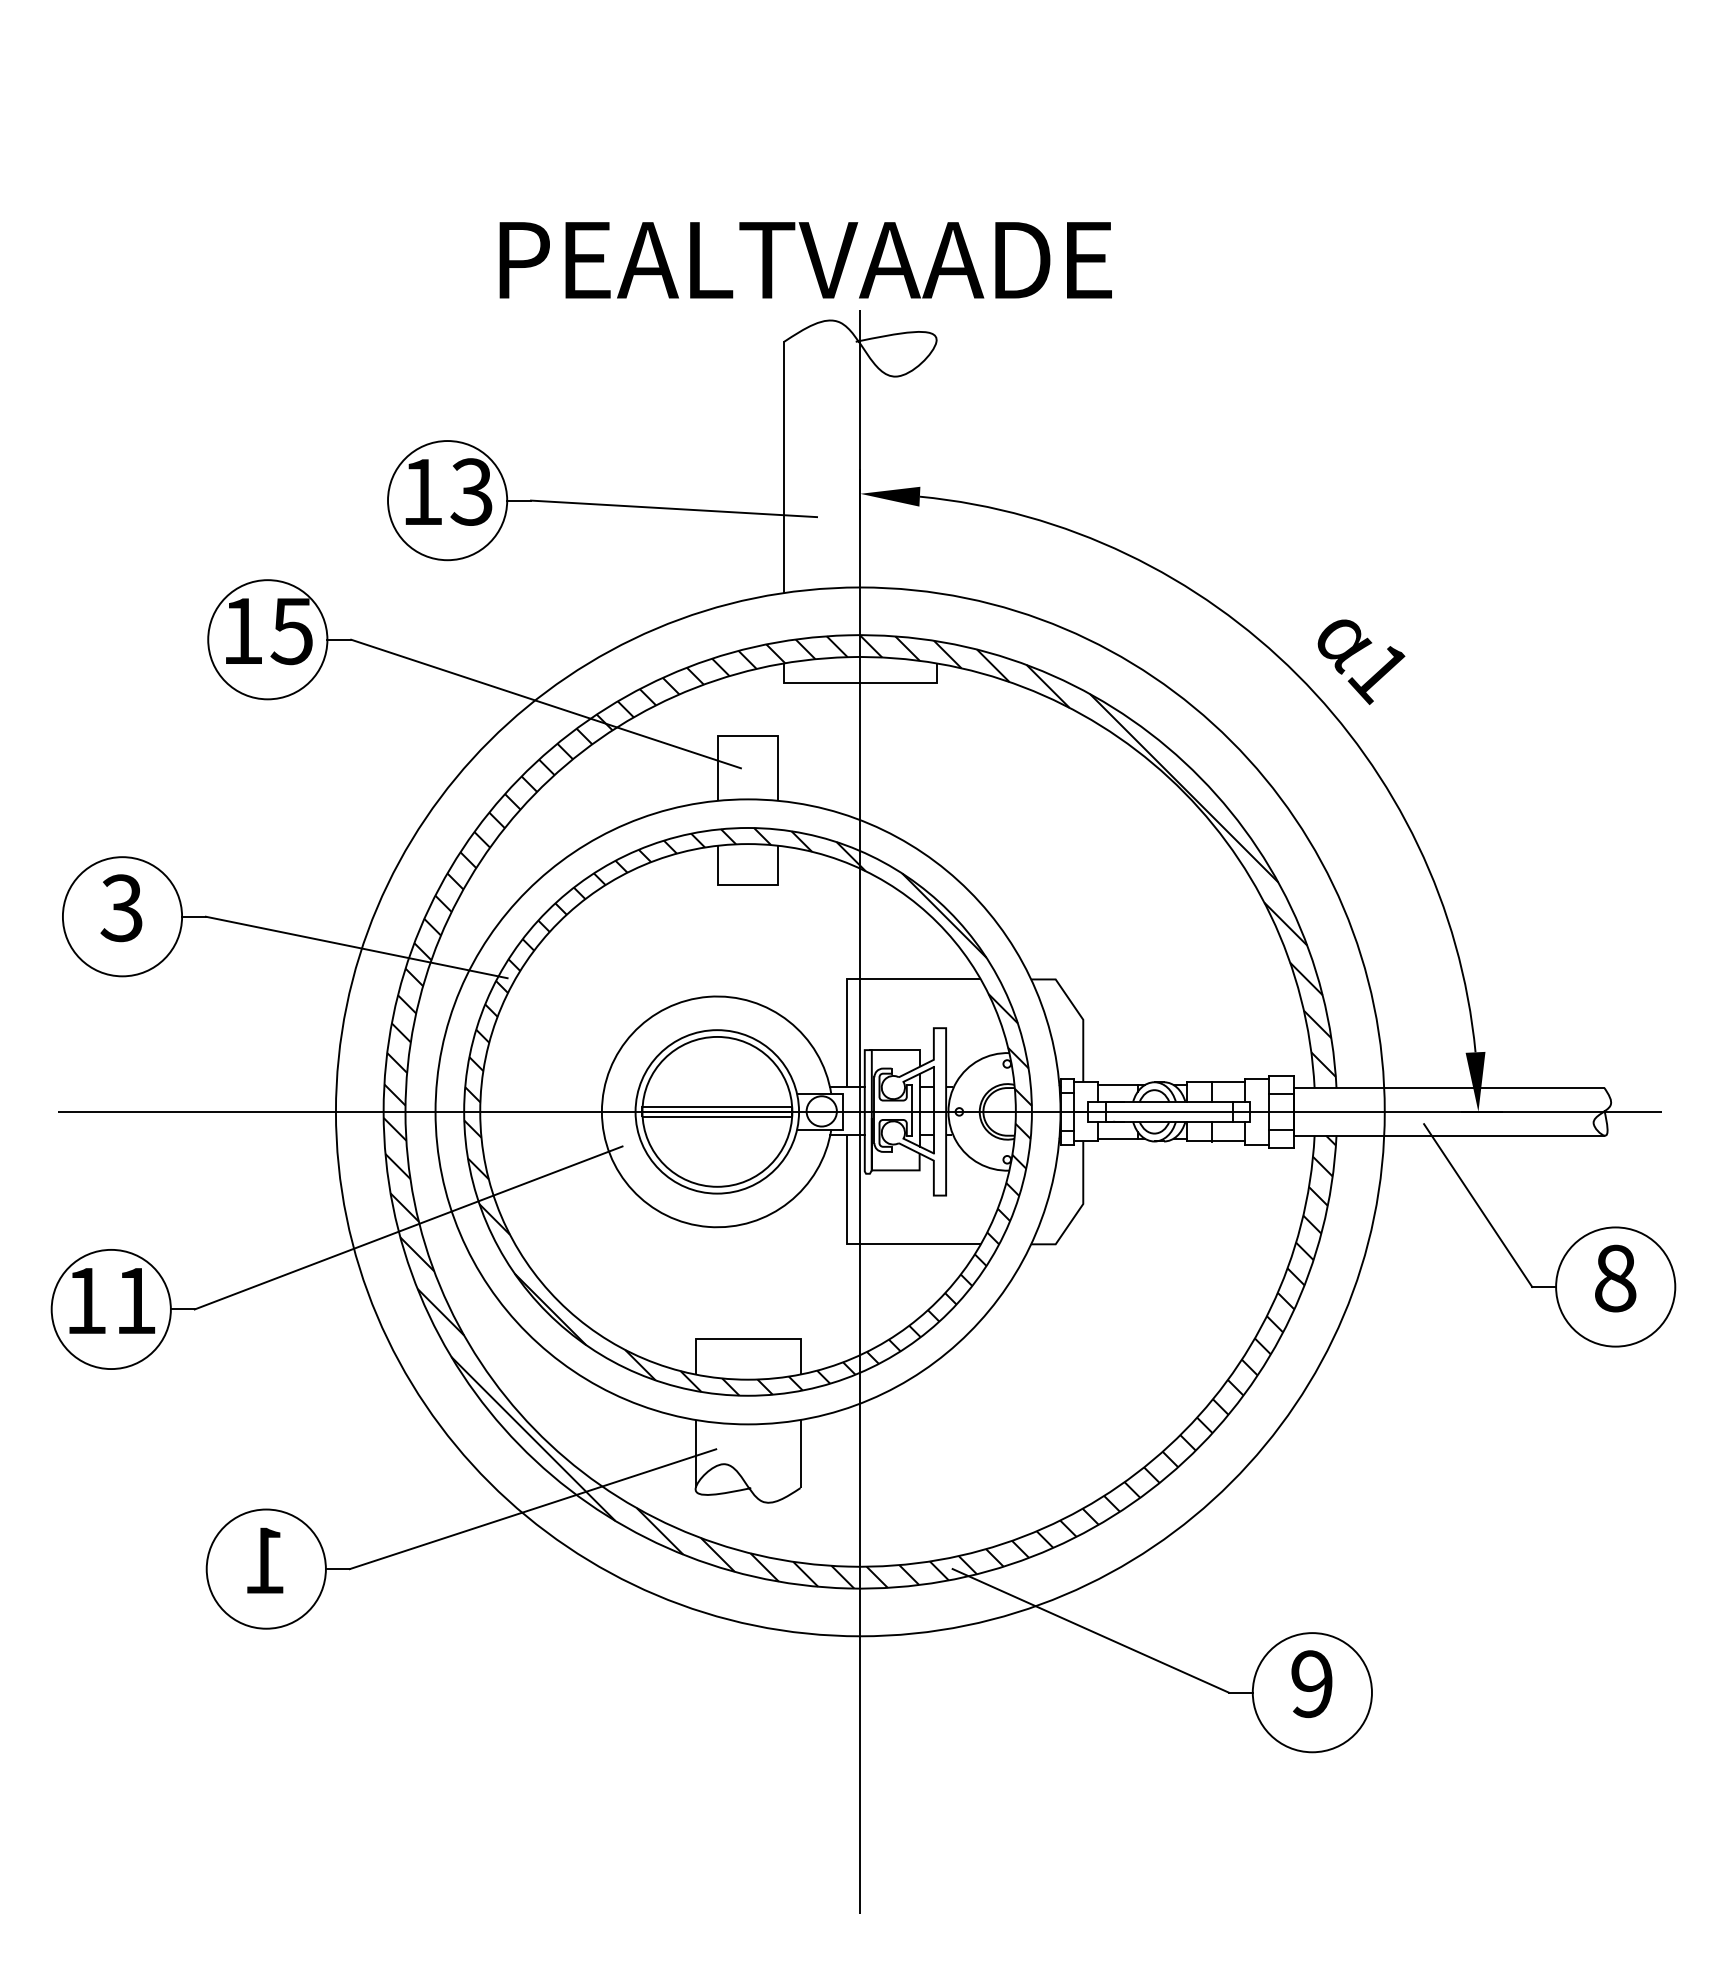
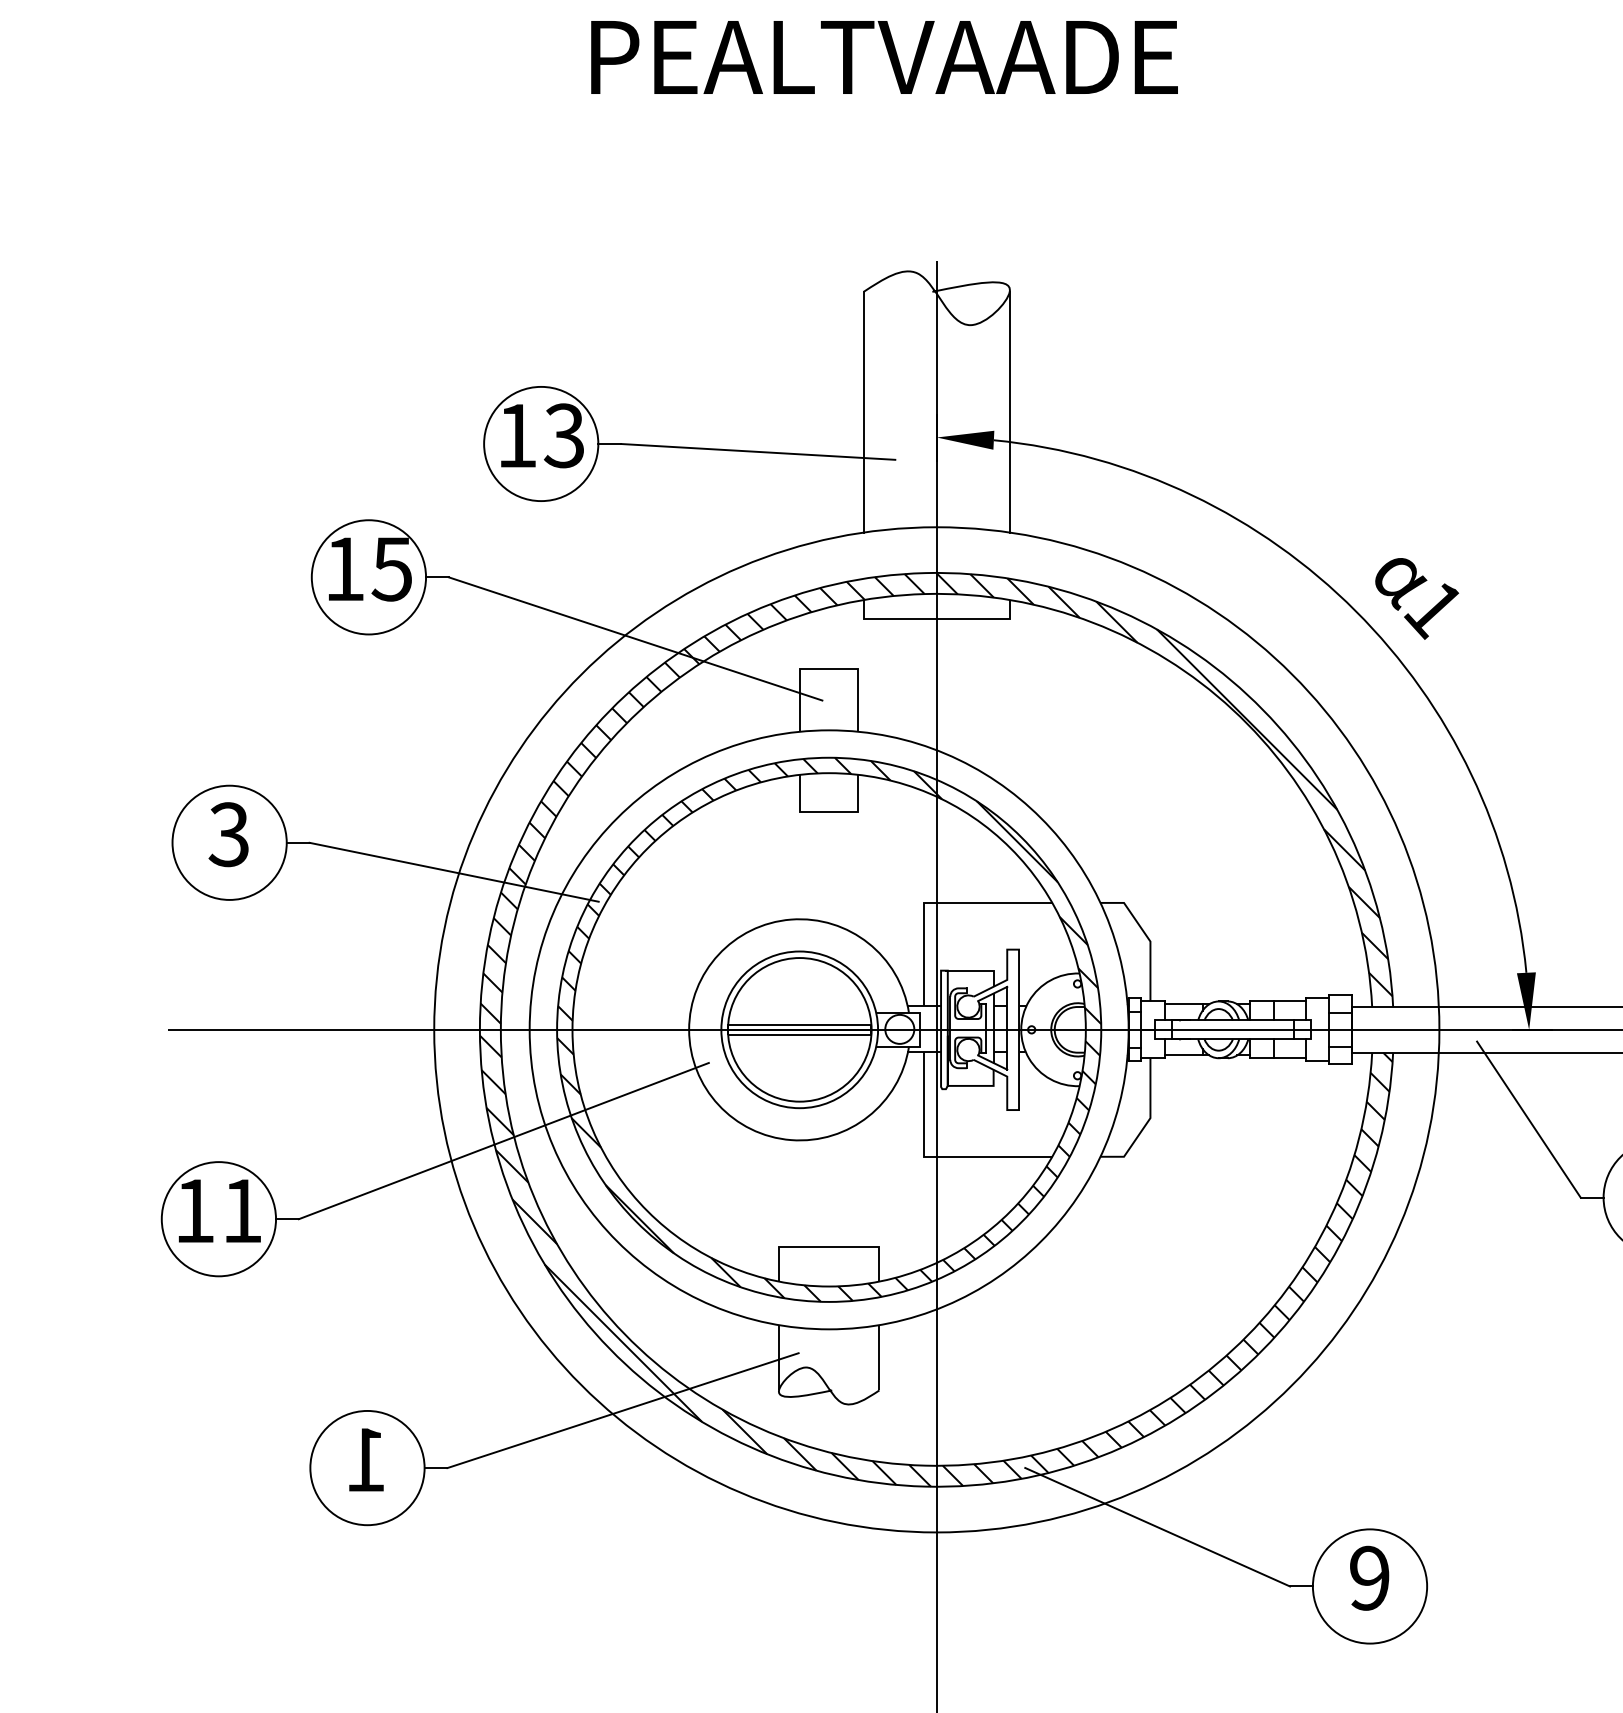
text: (805, 260) -> (884, 57), moved
line: (936, 467) -> (1009, 412), added

